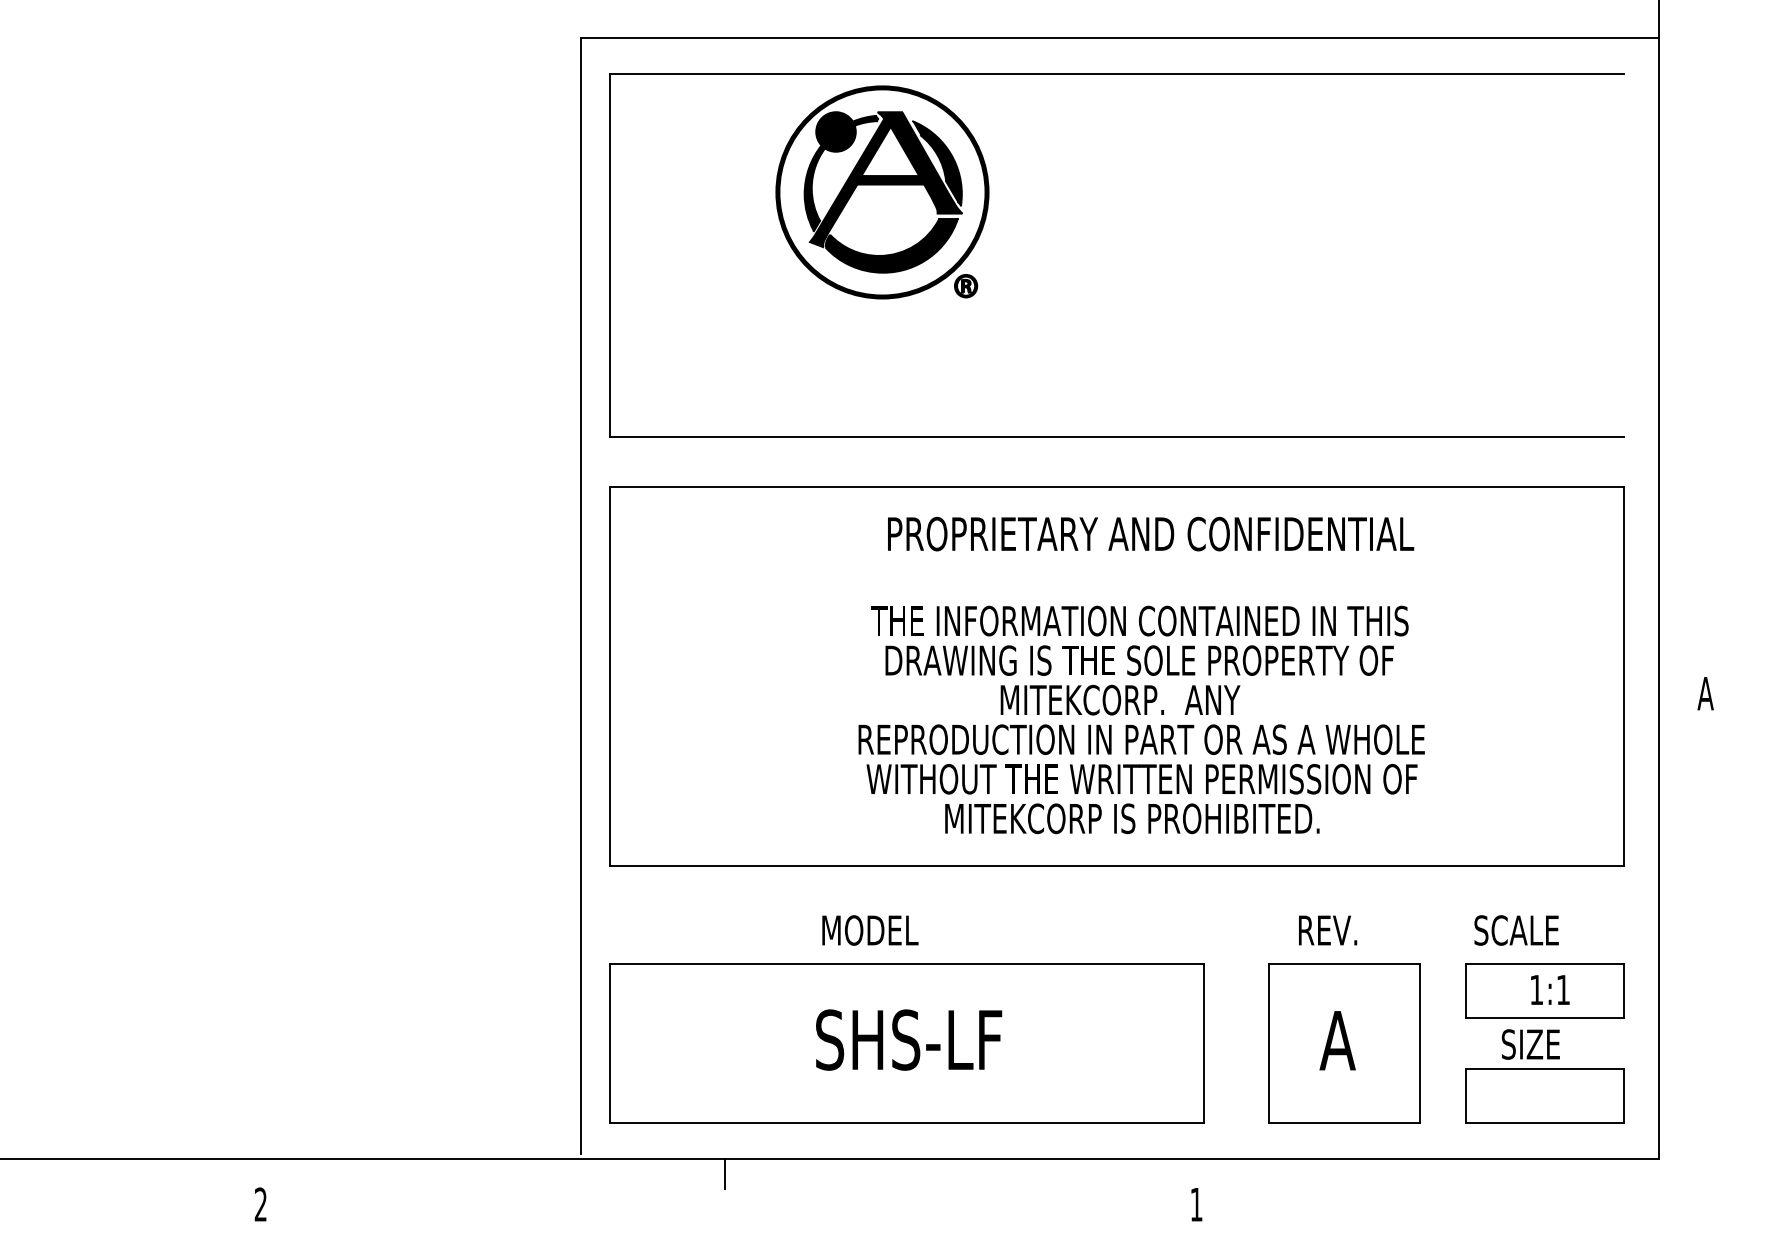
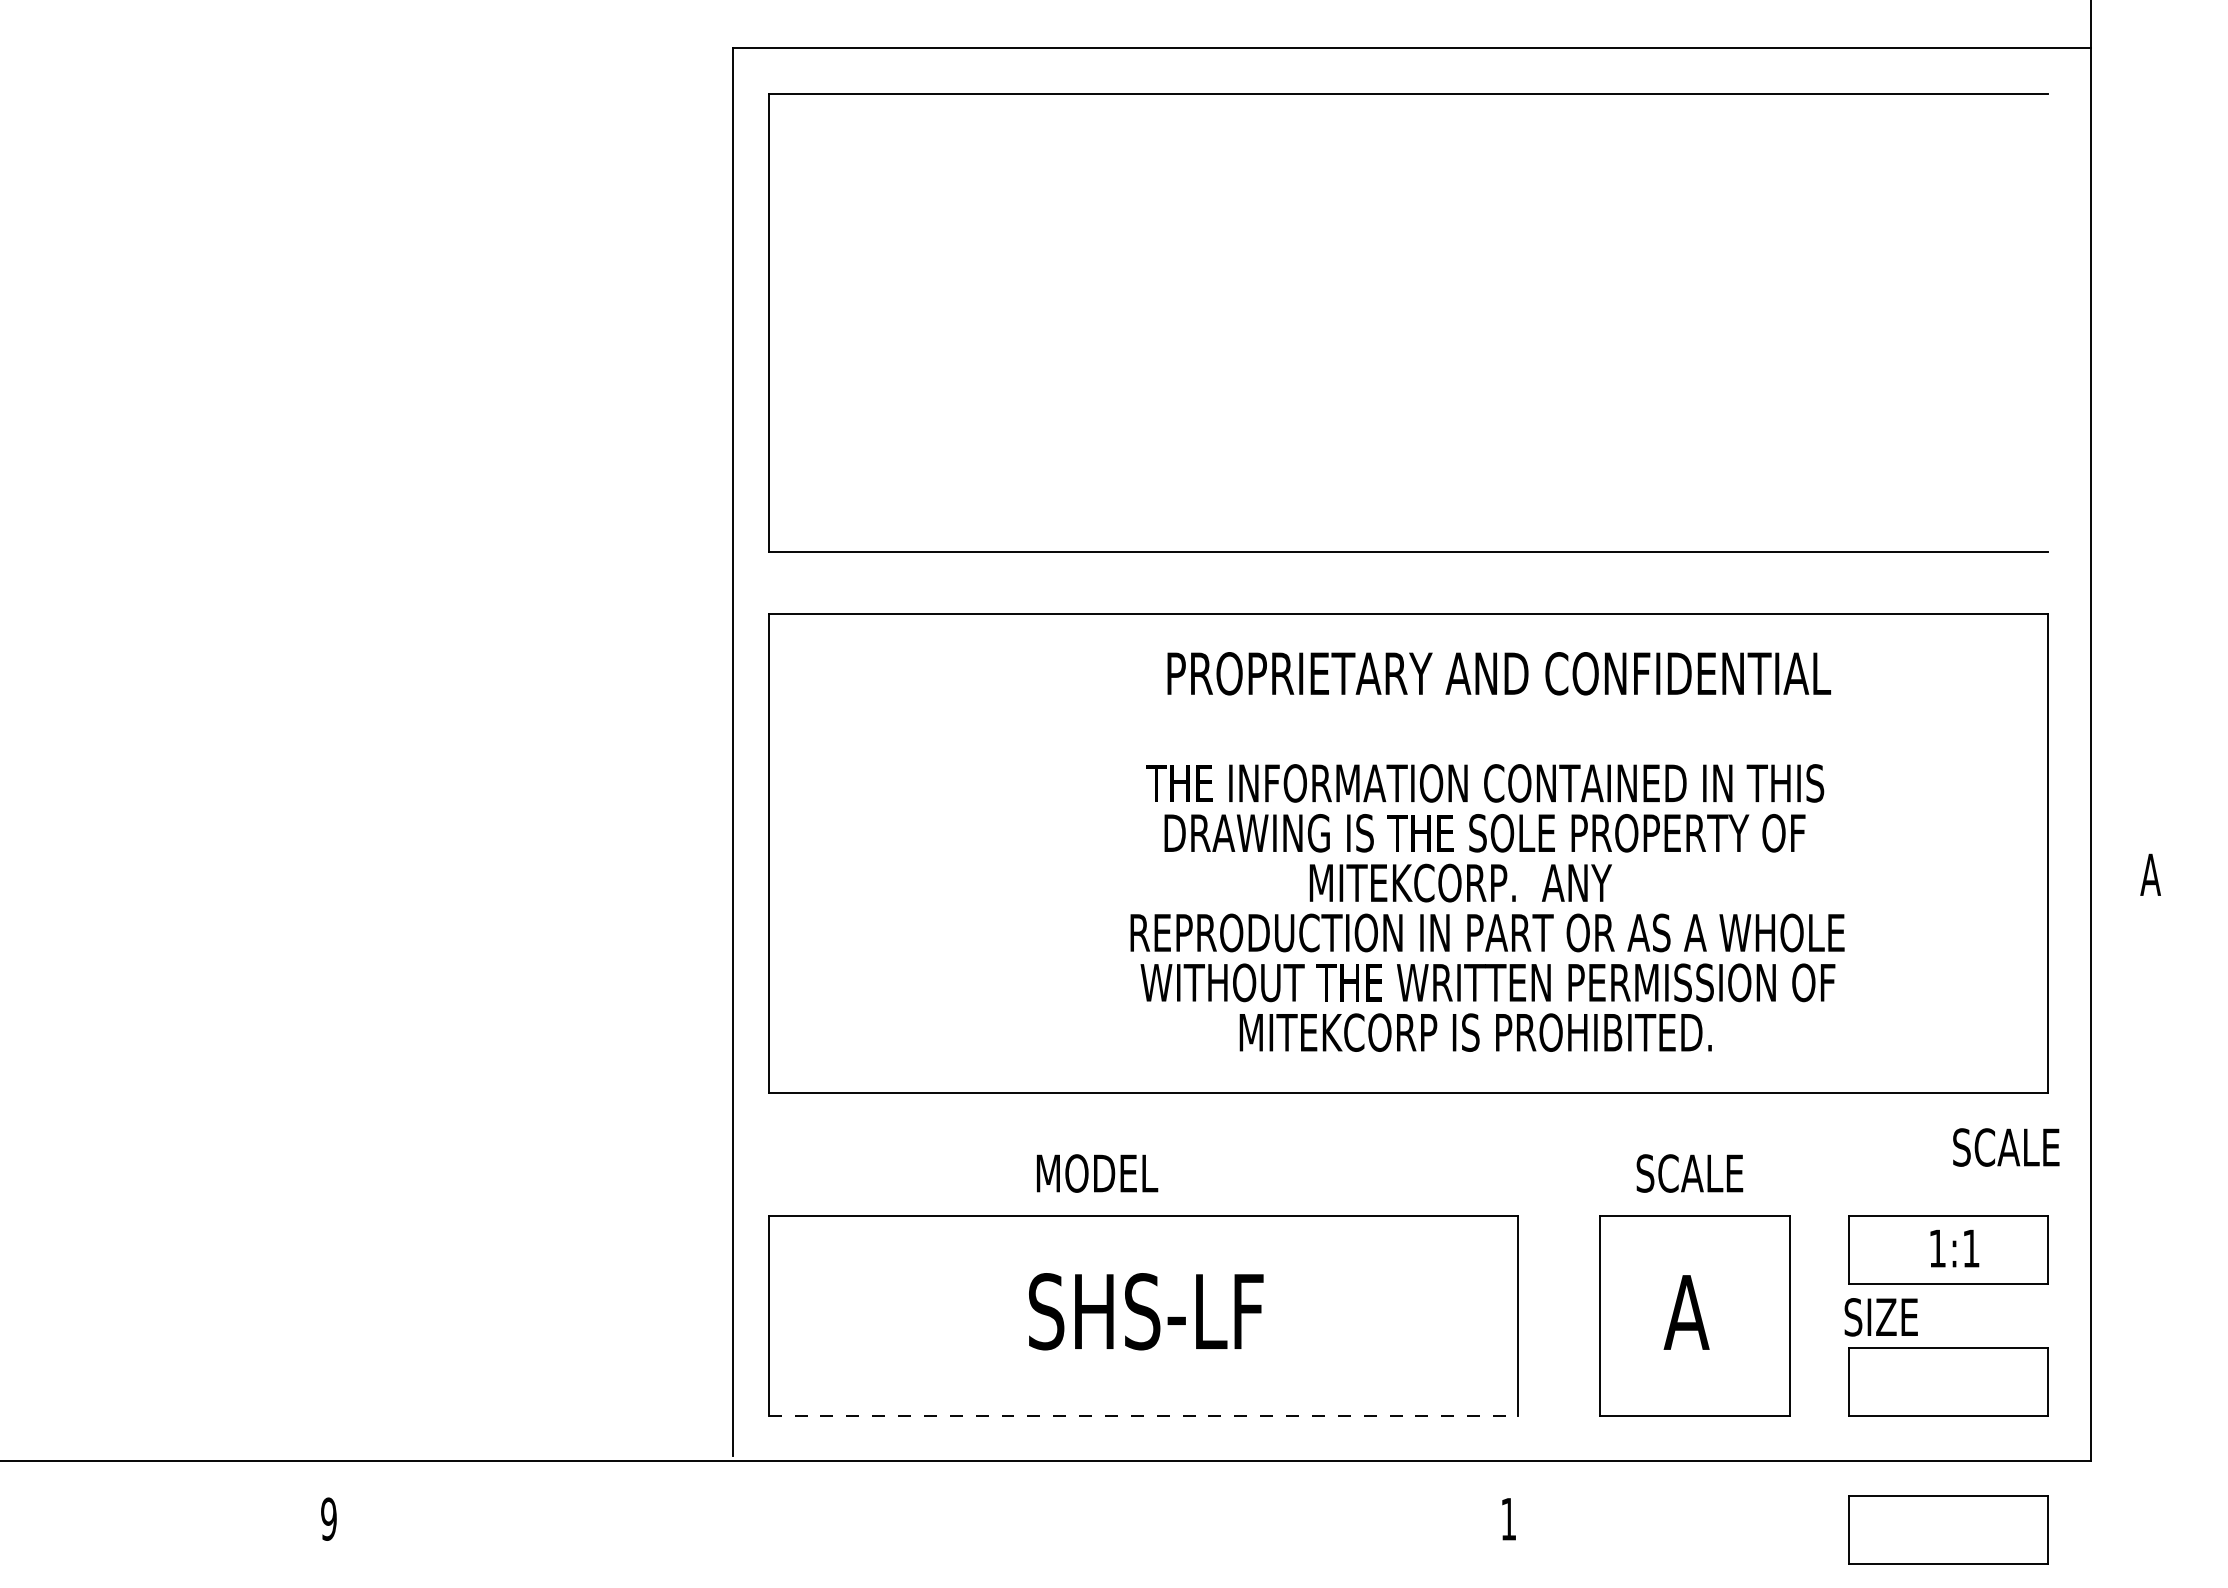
part: (882, 192) -> (1112, 242), removed
text: (1141, 675) -> (1487, 851), moved
text: (1339, 930) -> (1689, 1173), REV. -> SCALE
text: (1516, 930) -> (2006, 1147), moved
text: (1530, 1044) -> (1880, 1317), moved
line: (906, 1123) -> (1143, 1416), solid -> dashed
line: (724, 1173) -> (913, 1480), removed
text: (260, 1204) -> (328, 1518), 2 -> 9
part: (1545, 1212) -> (1948, 1529), added

